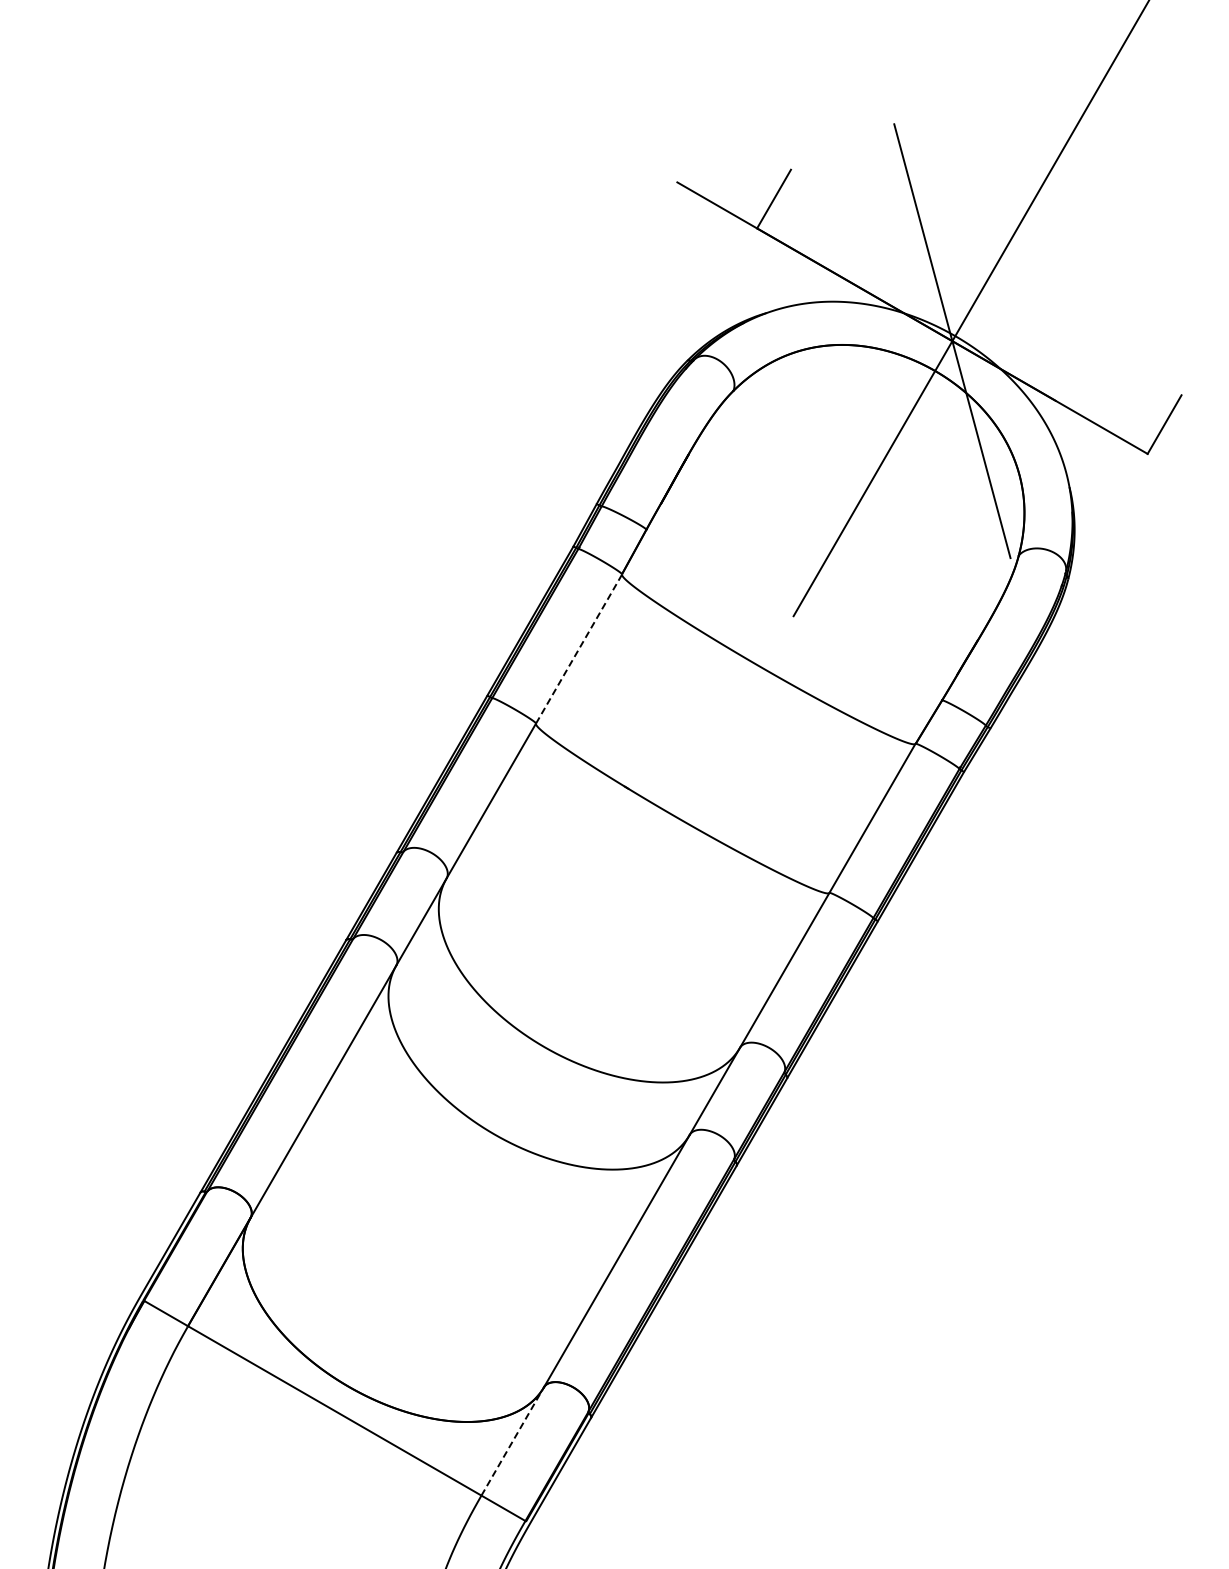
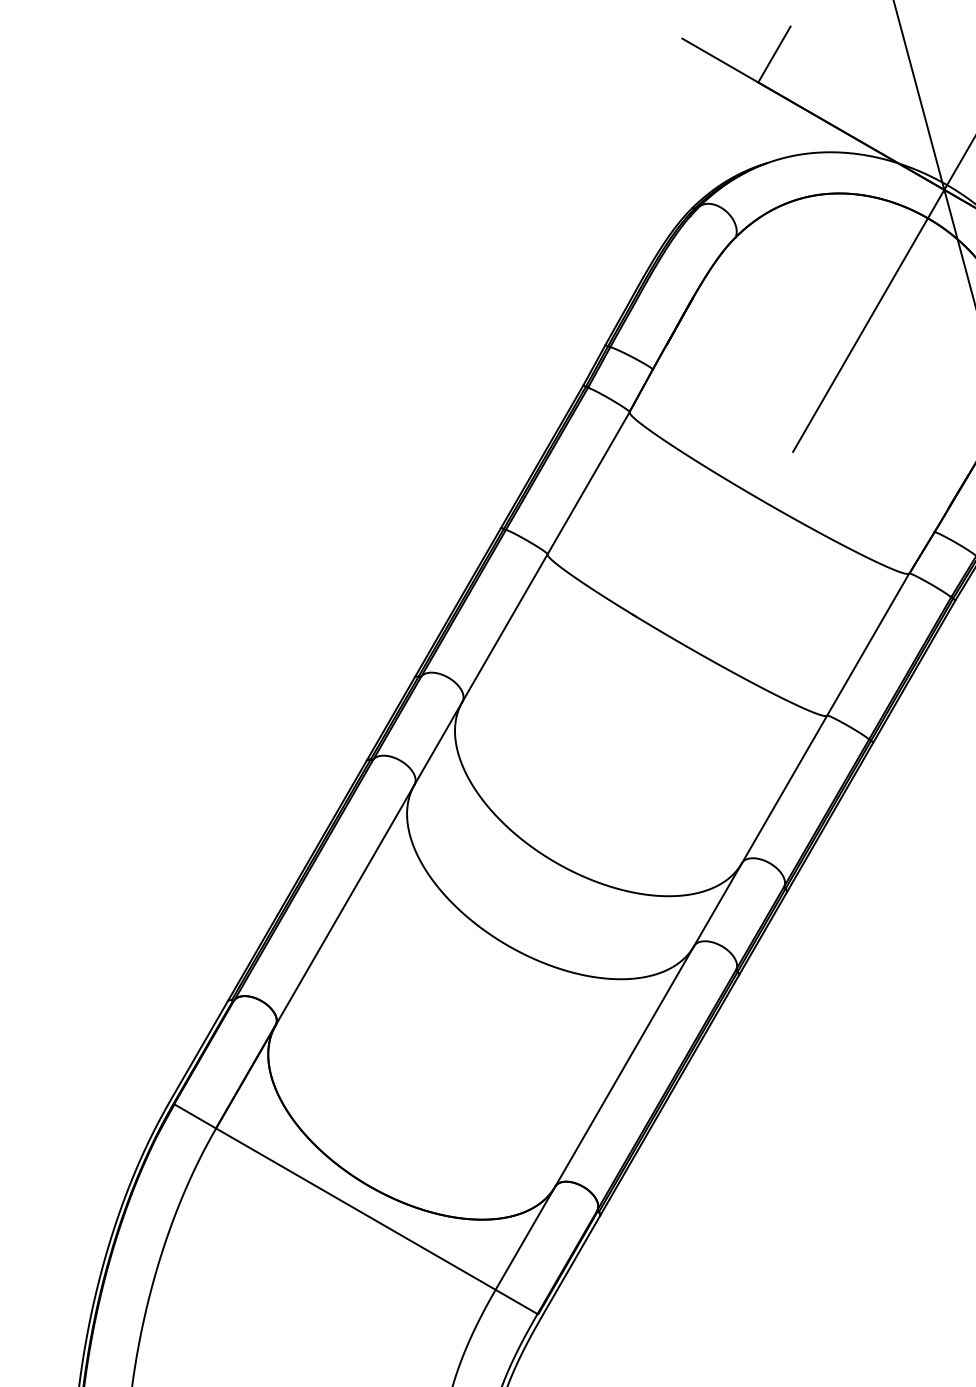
line: (579, 648) -> (589, 482), dashed -> solid
line: (512, 1441) -> (525, 1238), dashed -> solid

